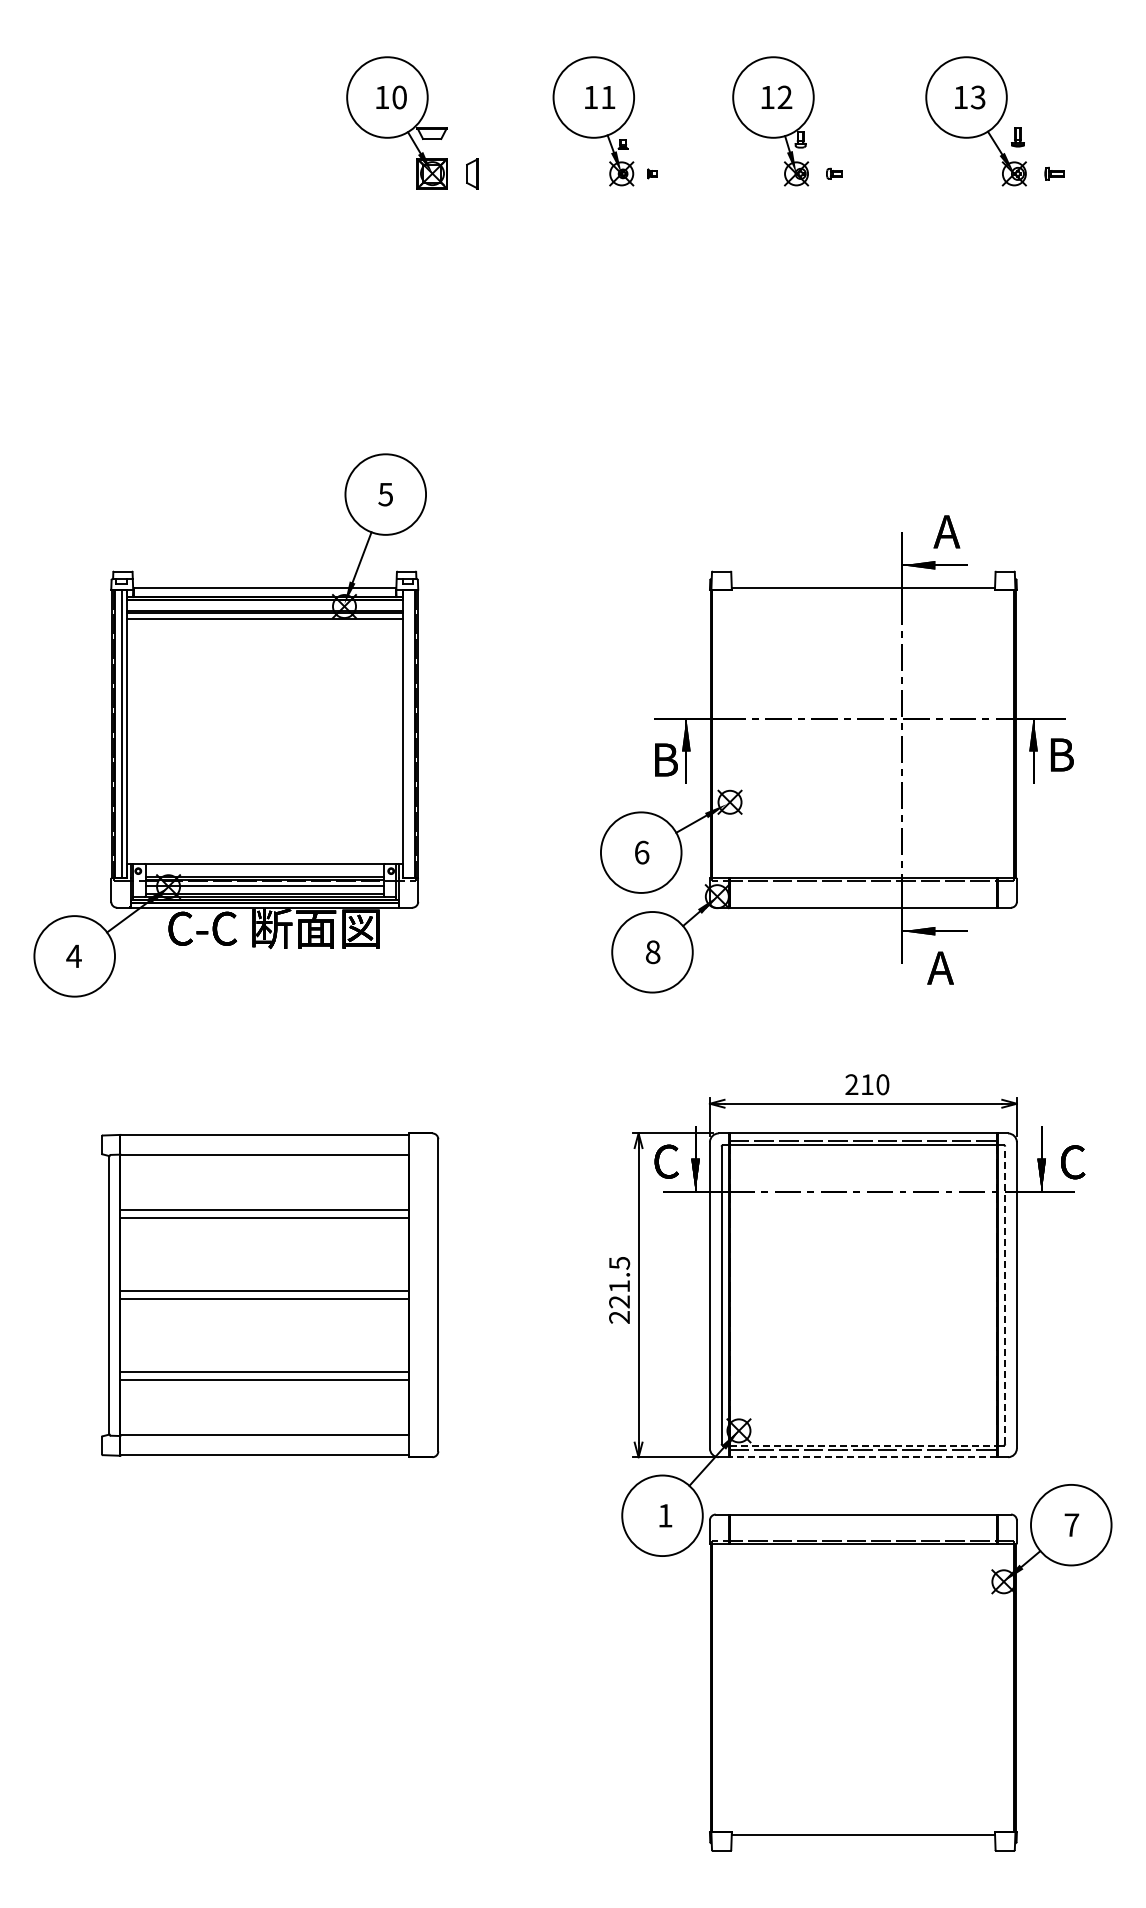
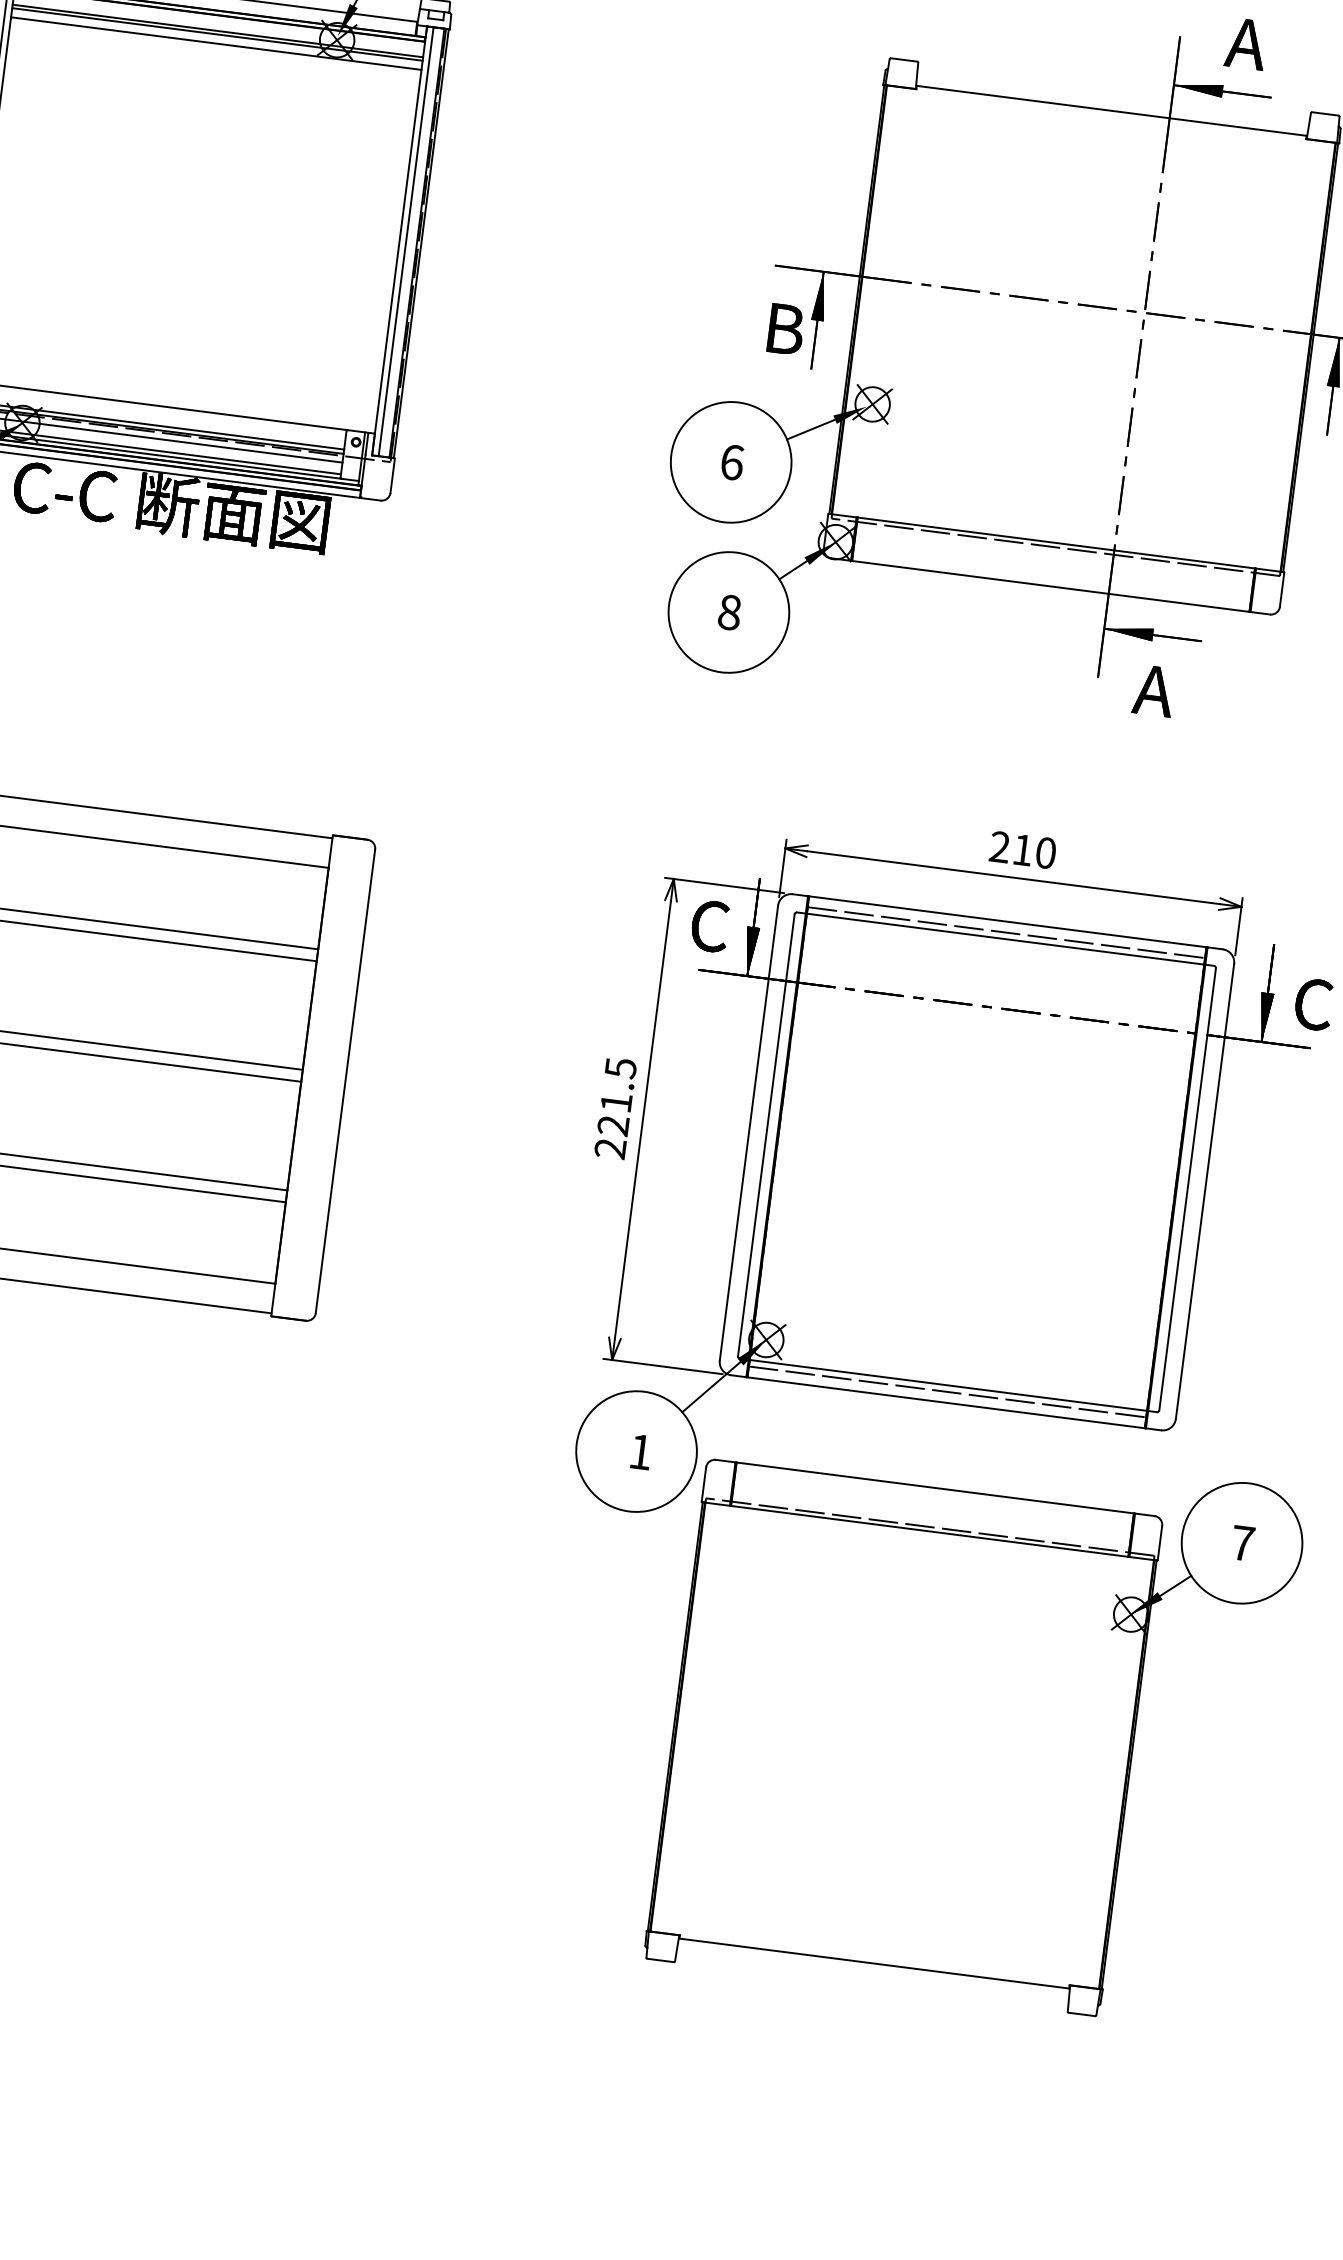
line: (407, 733) -> (406, 240), added
line: (1005, 1295) -> (1188, 1189), dashed -> solid
line: (863, 1445) -> (948, 1385), dashed -> solid
line: (863, 1457) -> (946, 1403), dashed -> solid

